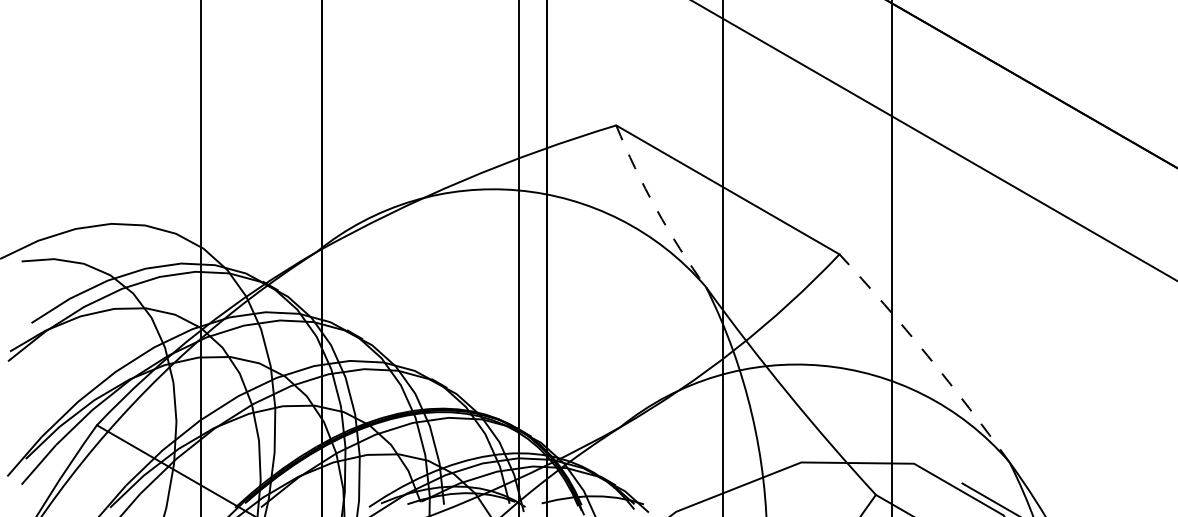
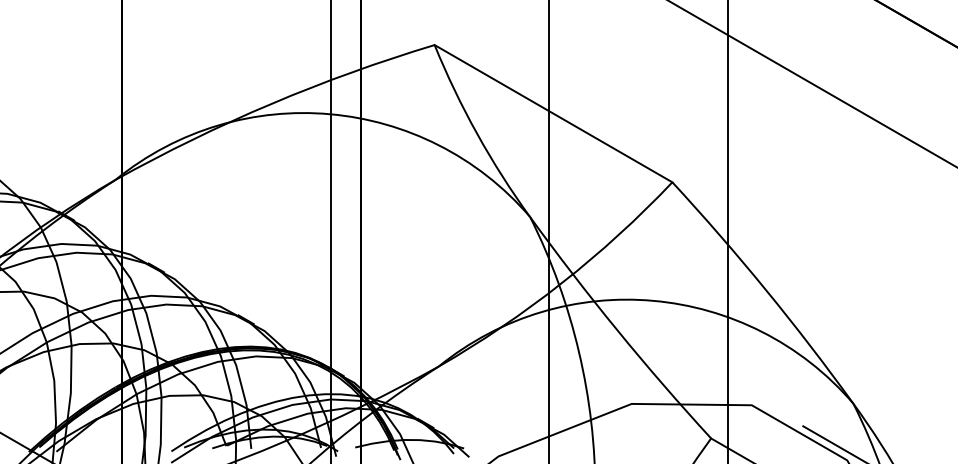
arc: (656, 208) -> (477, 133), dashed -> solid
arc: (927, 355) -> (766, 290), dashed -> solid

